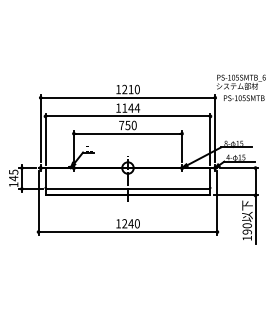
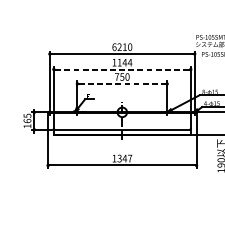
text: (118, 89) -> (114, 47), 1210 -> 6210
line: (127, 116) -> (121, 69), solid -> dashed
line: (128, 133) -> (122, 83), solid -> dashed
text: (13, 178) -> (27, 121), 145 -> 165
text: (130, 223) -> (124, 158), 1240 -> 1347

